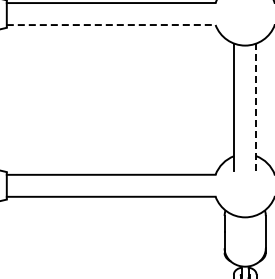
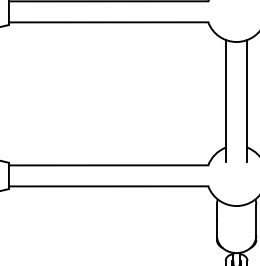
line: (111, 25) -> (108, 22), dashed -> solid
line: (256, 107) -> (247, 101), dashed -> solid

